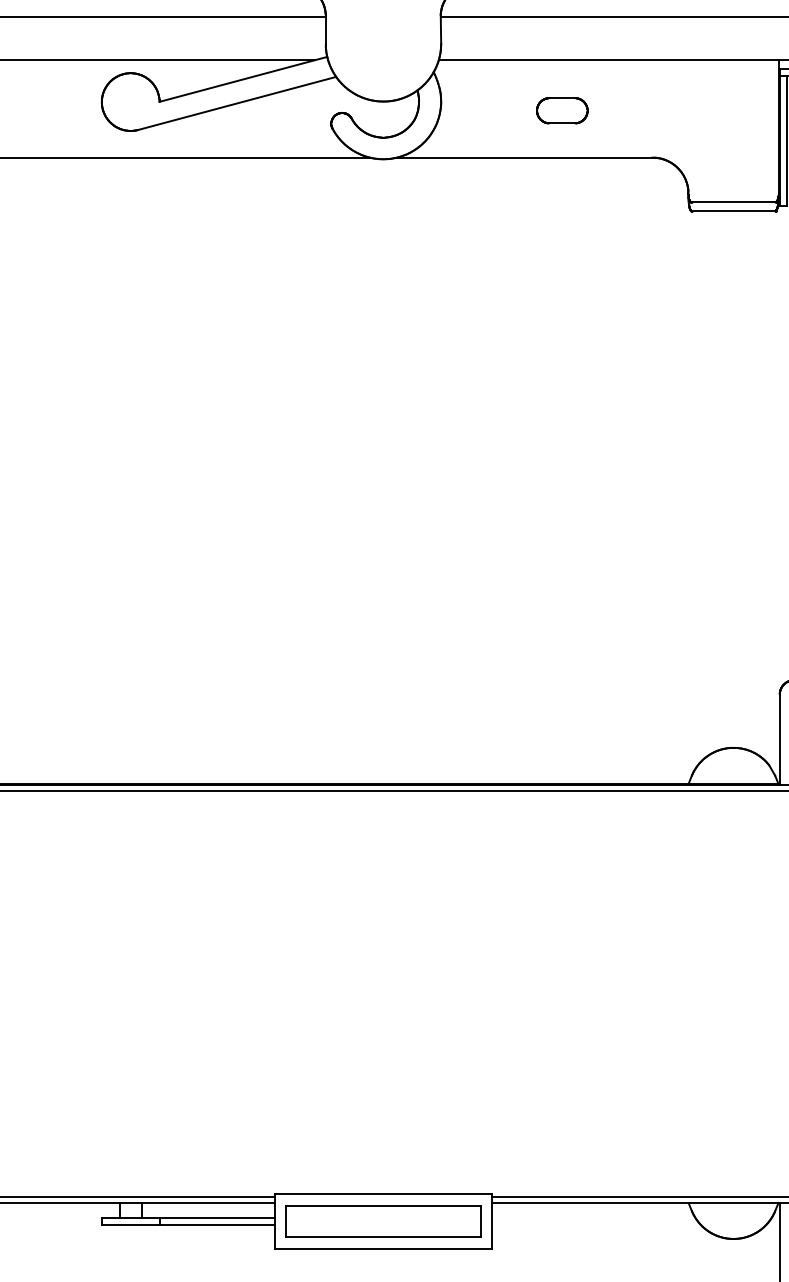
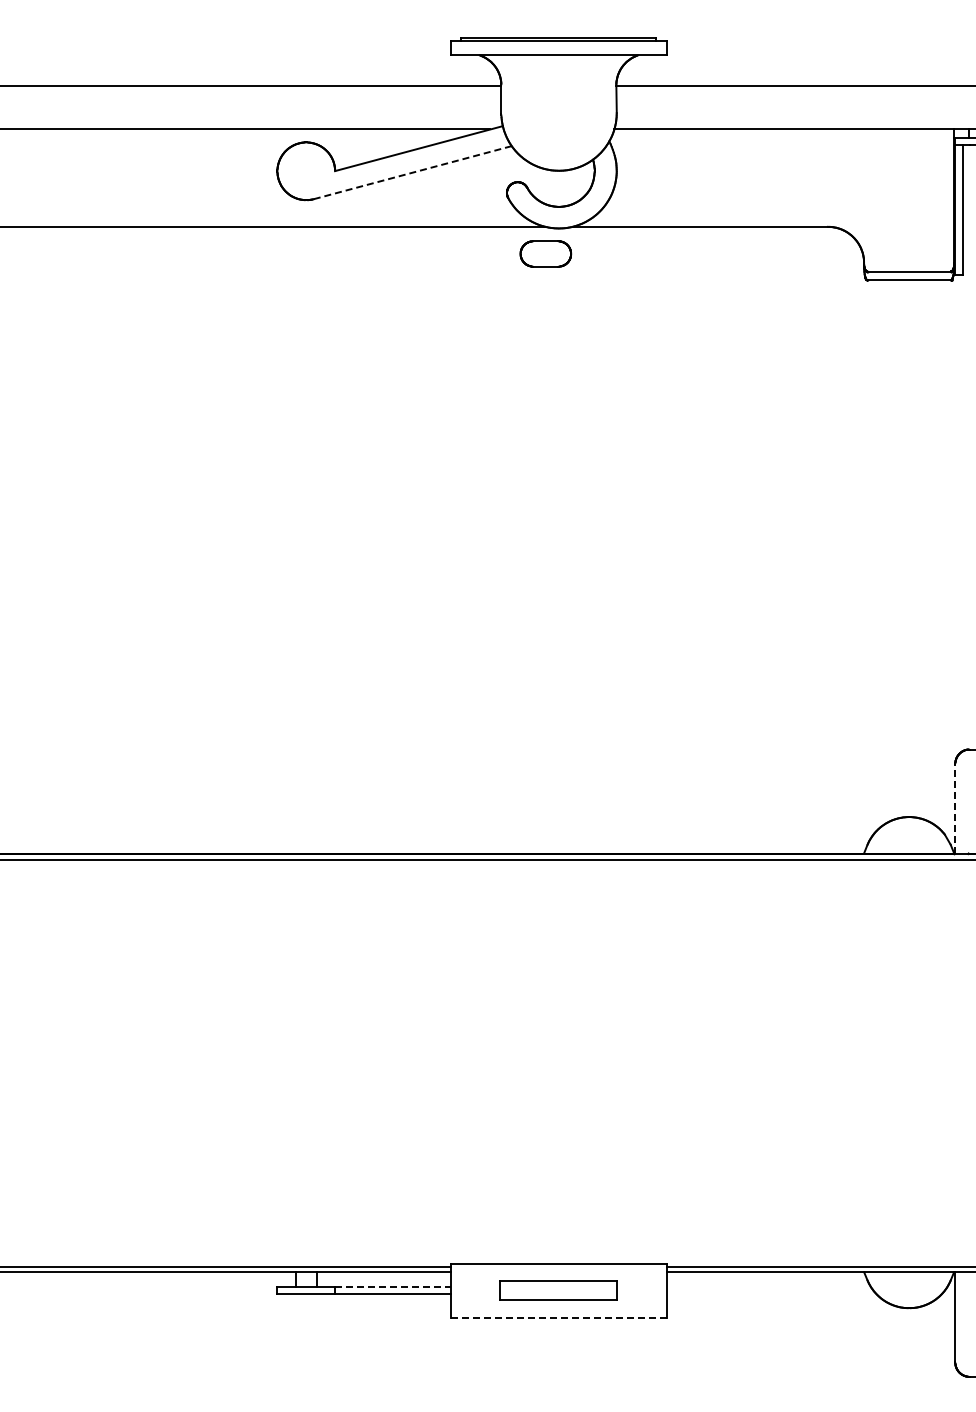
line: (236, 103) -> (412, 172), solid -> dashed
part: (561, 110) -> (545, 253), moved
line: (779, 739) -> (955, 808), solid -> dashed
line: (217, 1217) -> (393, 1286), solid -> dashed
part: (382, 1221) -> (558, 1290), size x0.6
line: (383, 1248) -> (559, 1317), solid -> dashed

